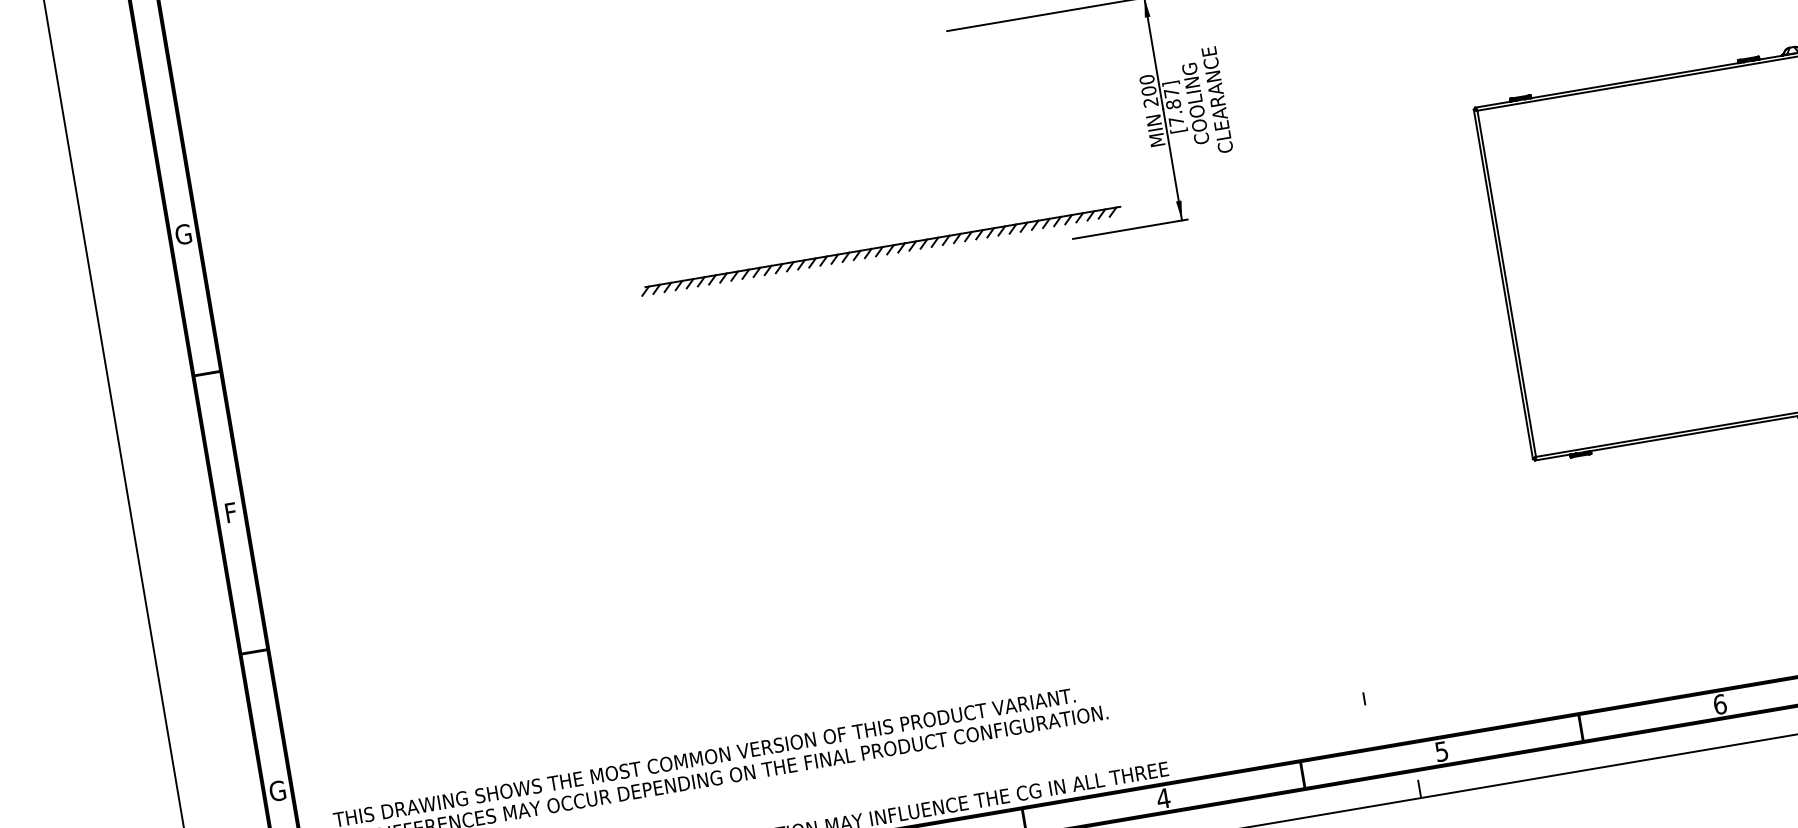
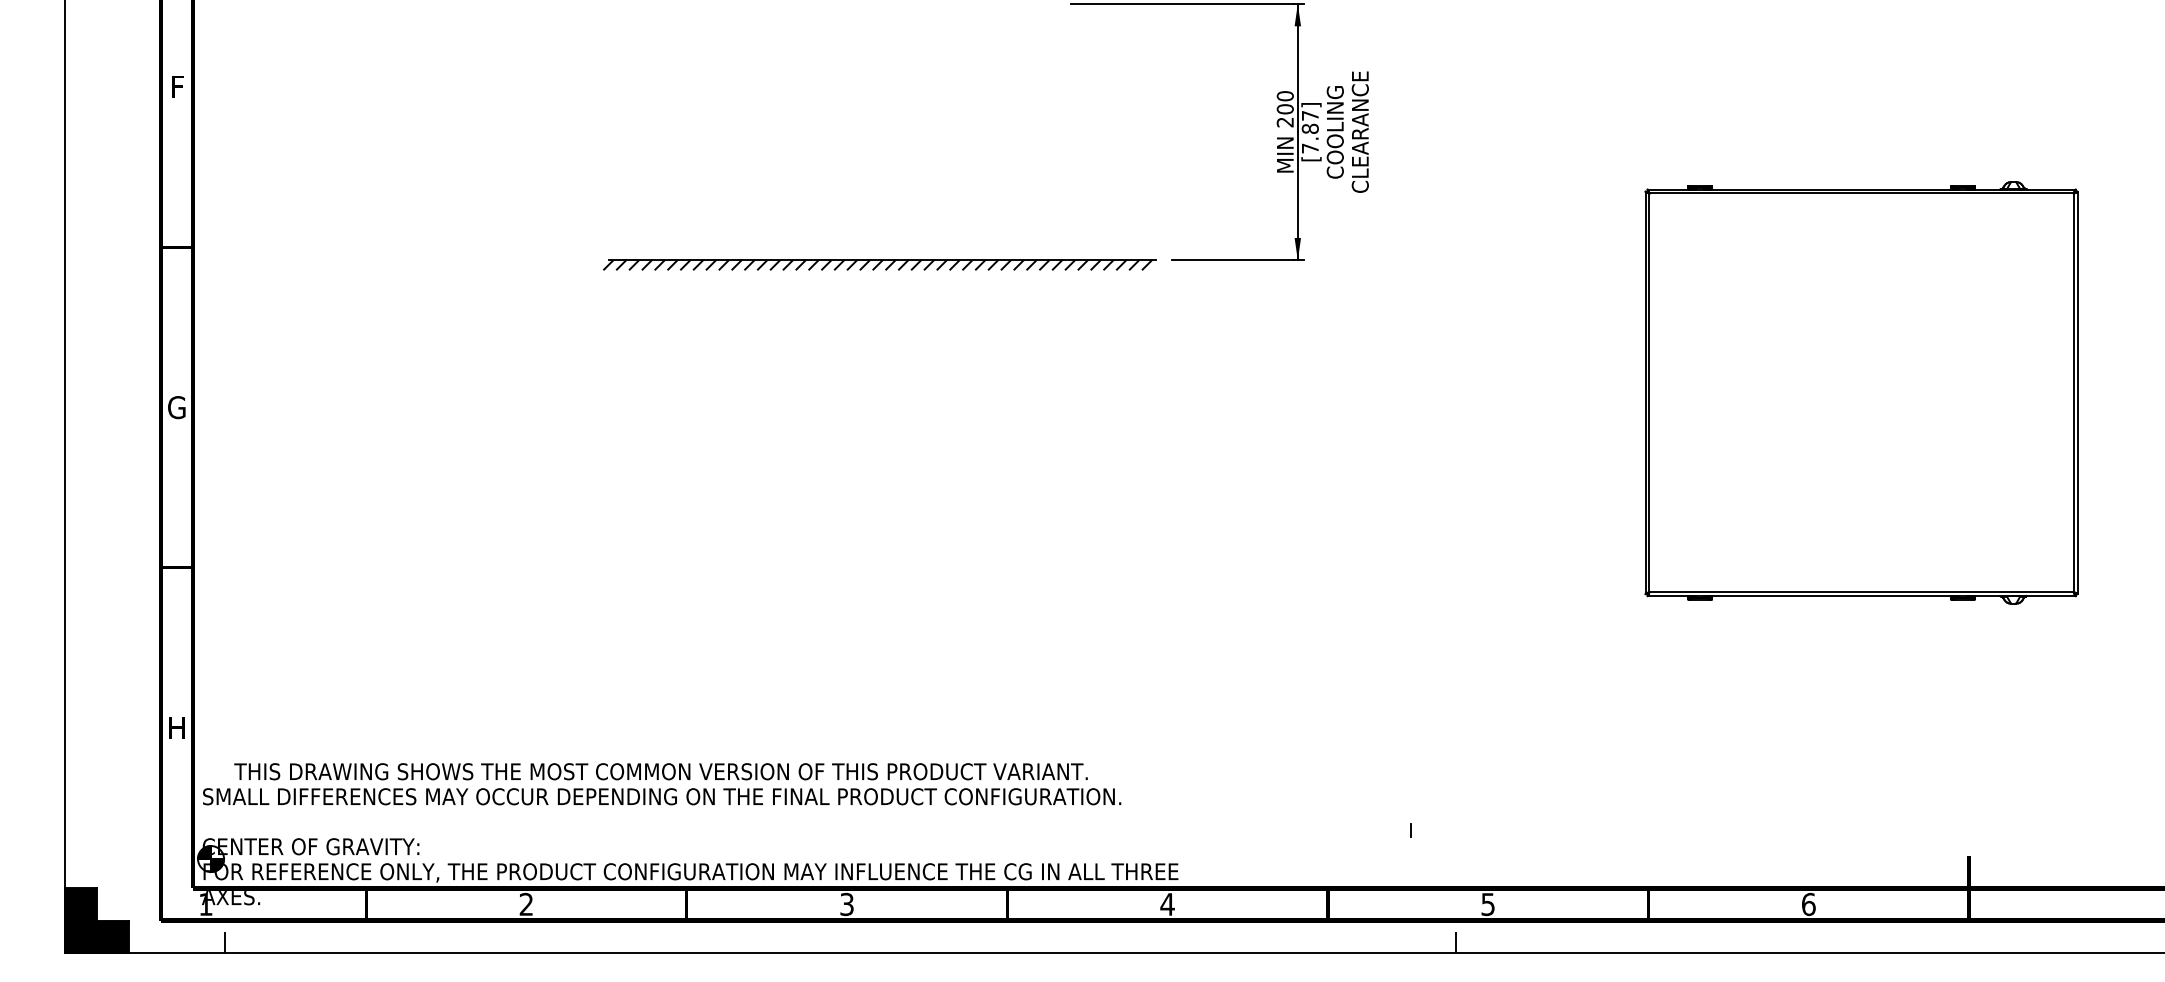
text: (183, 234) -> (176, 86), G -> F
part: (880, 250) -> (879, 264), moved
text: (230, 512) -> (176, 407), F -> G
text: (277, 790) -> (176, 727), G -> H

